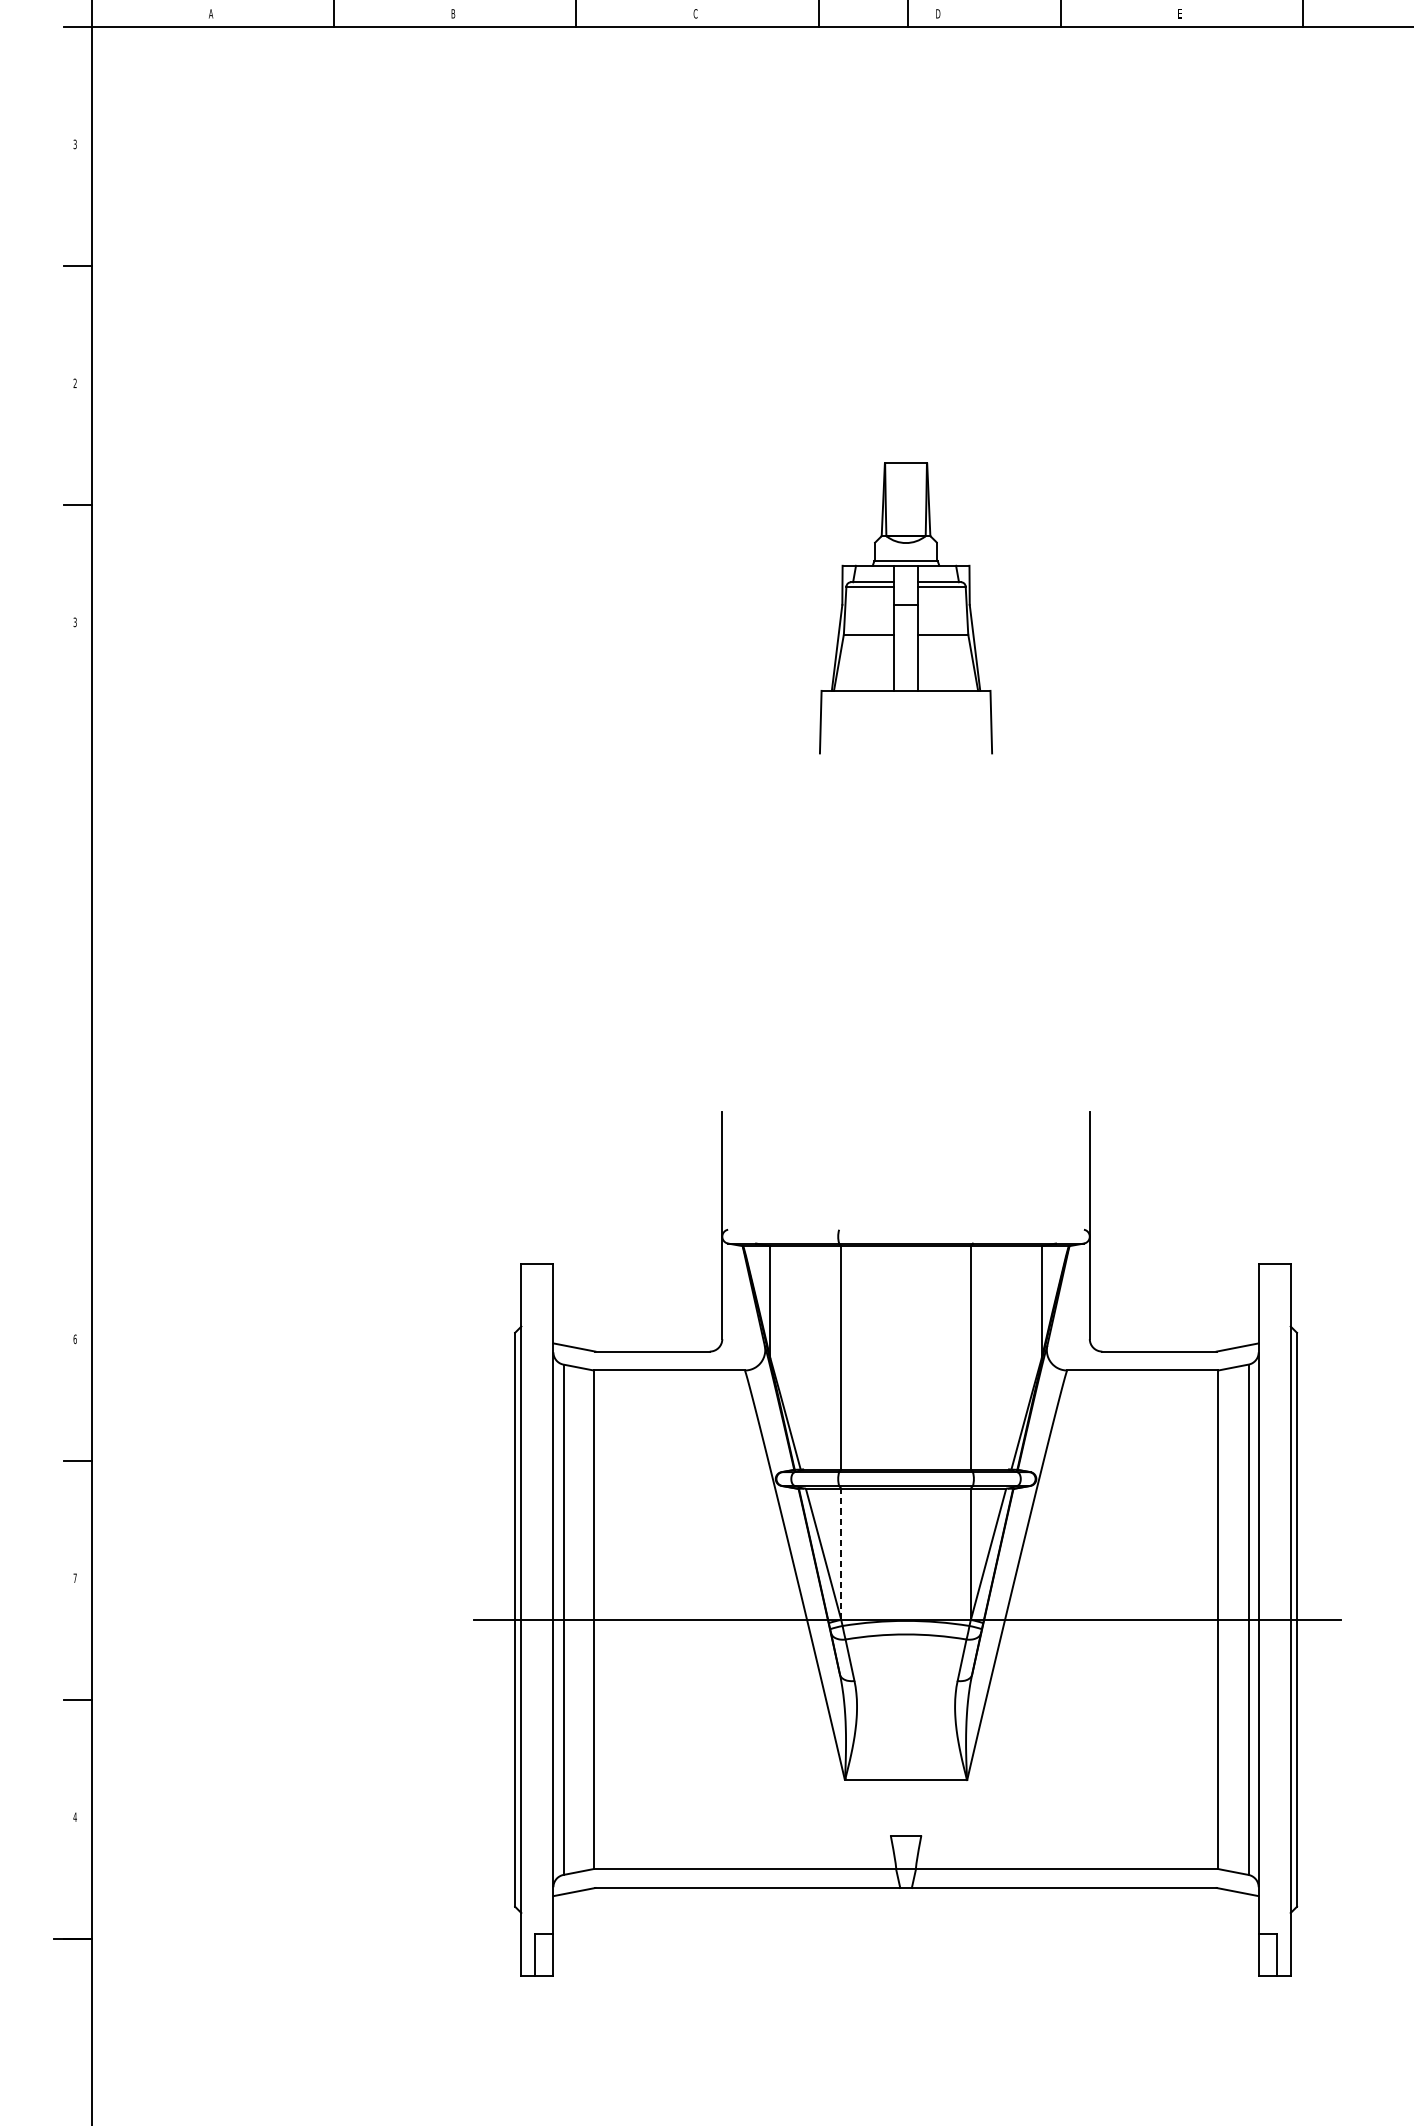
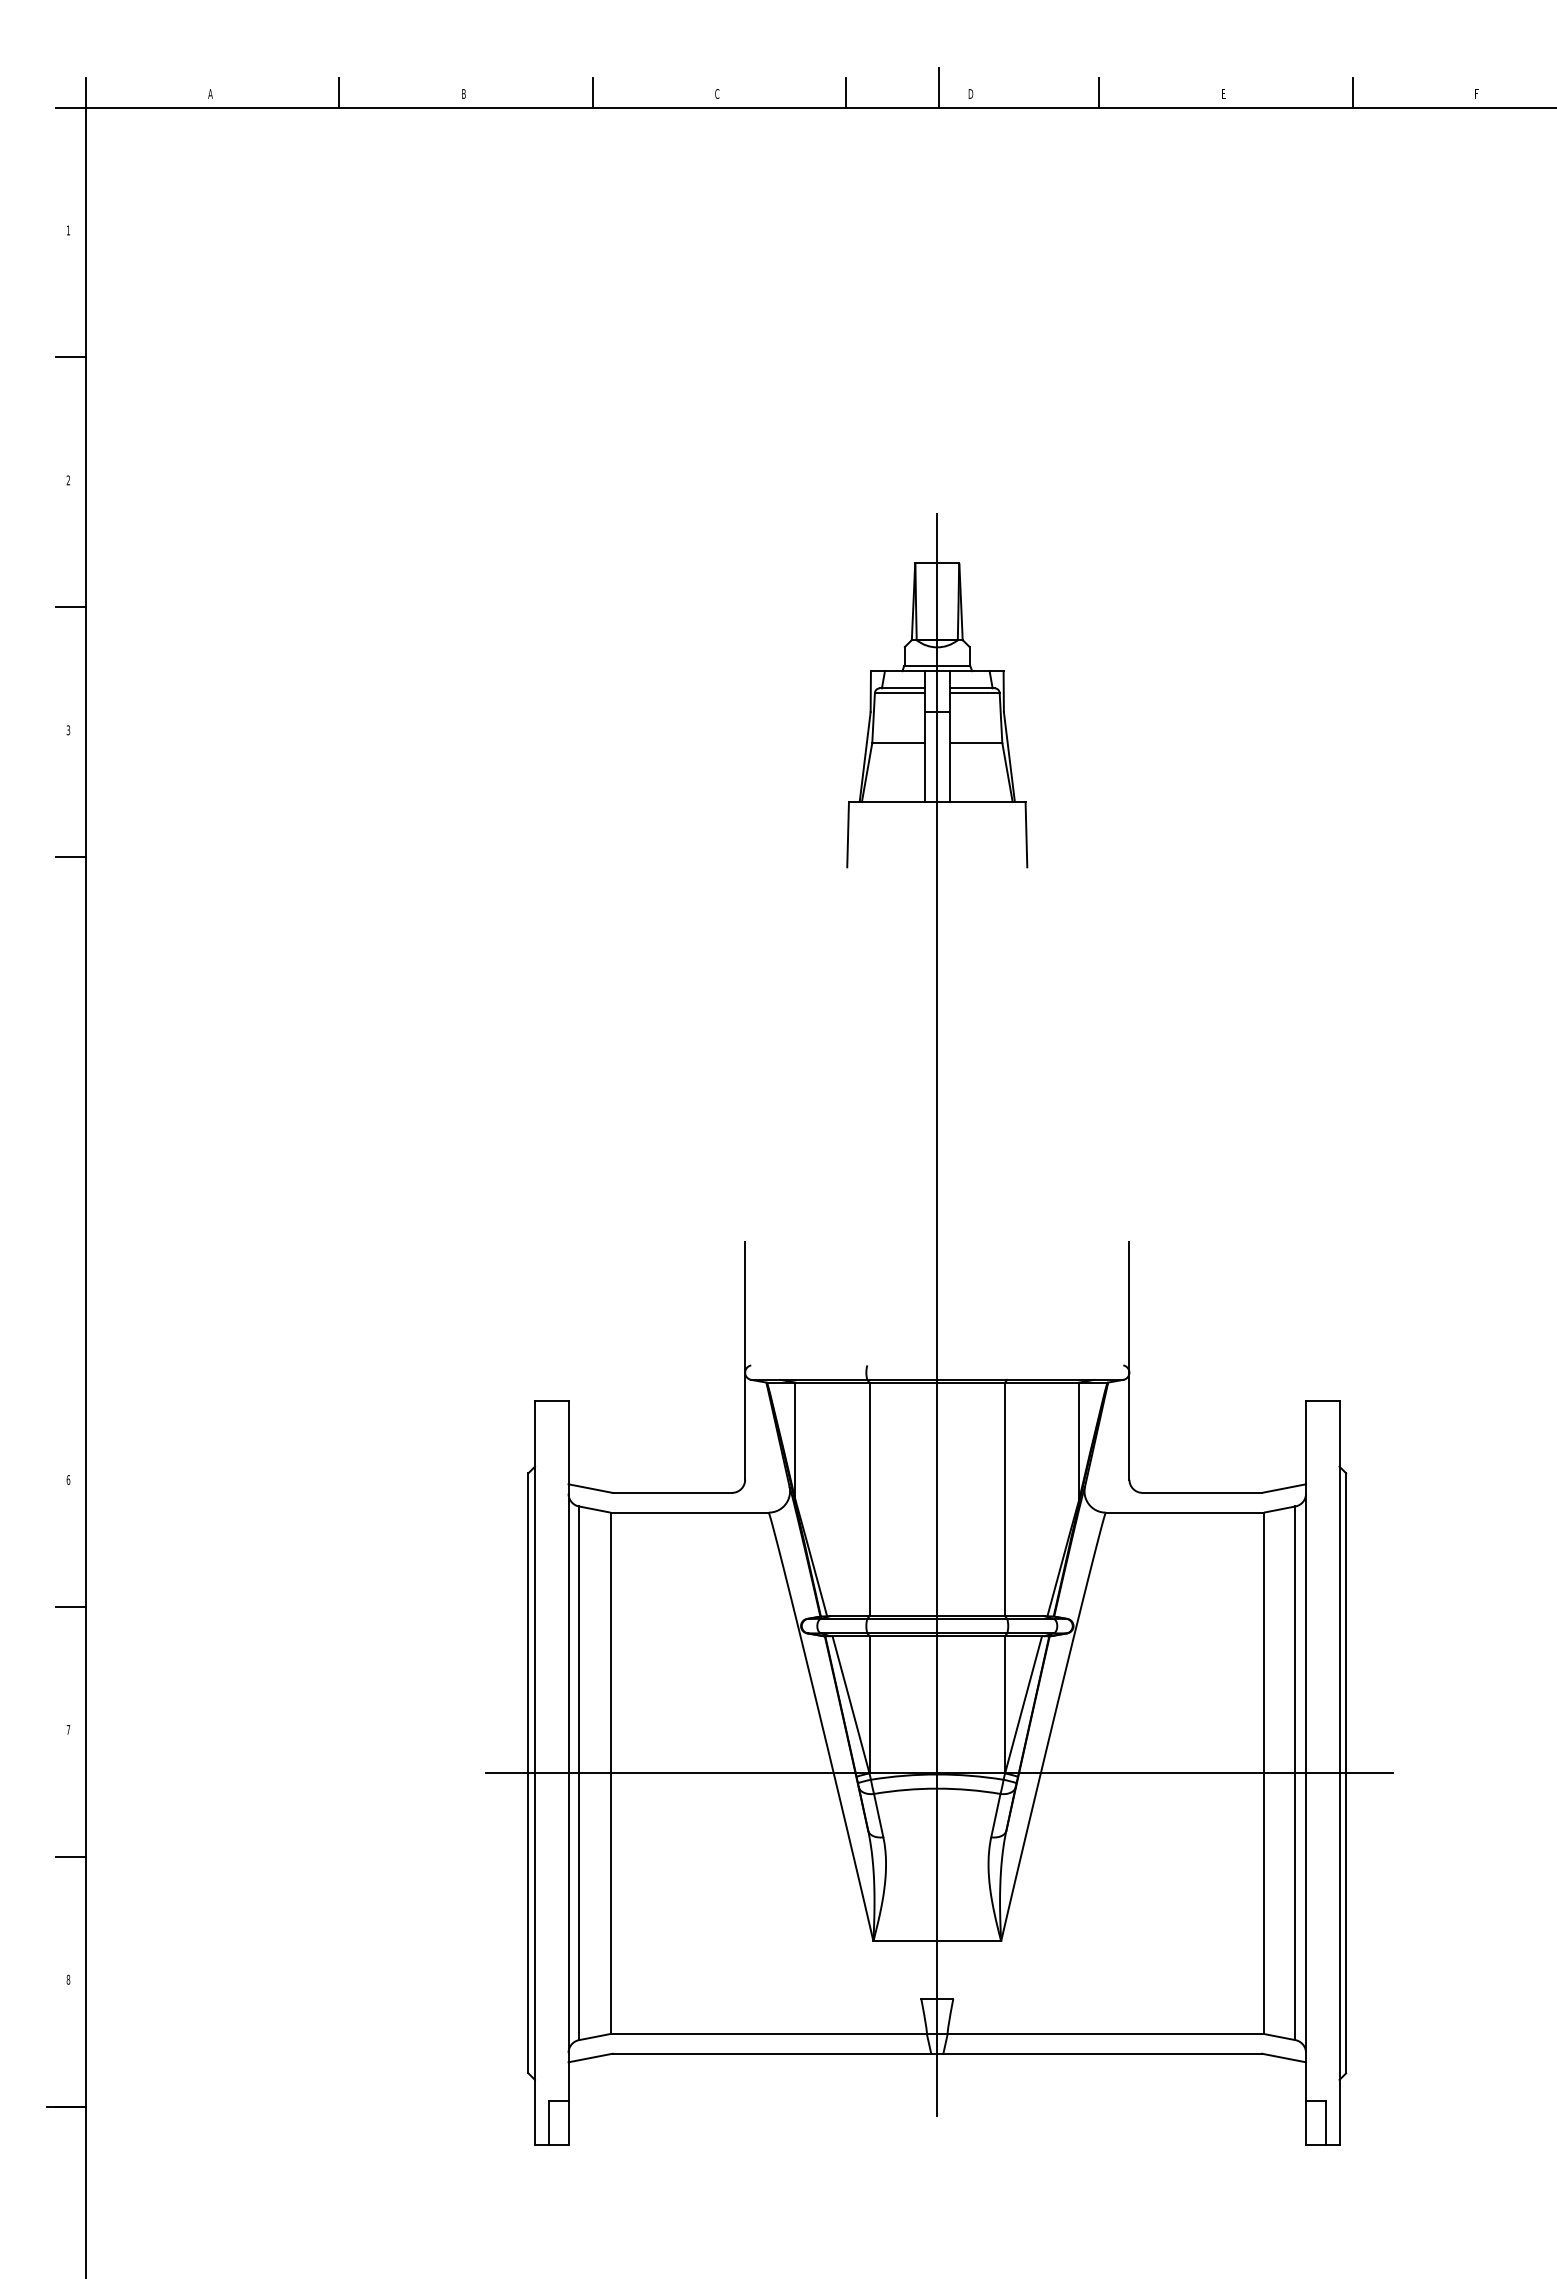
text: (75, 144) -> (68, 230), 3 -> 1
line: (77, 743) -> (70, 857), added
line: (906, 1181) -> (937, 1314), added
line: (841, 1553) -> (869, 1704), dashed -> solid
text: (75, 1816) -> (68, 1979), 4 -> 8

